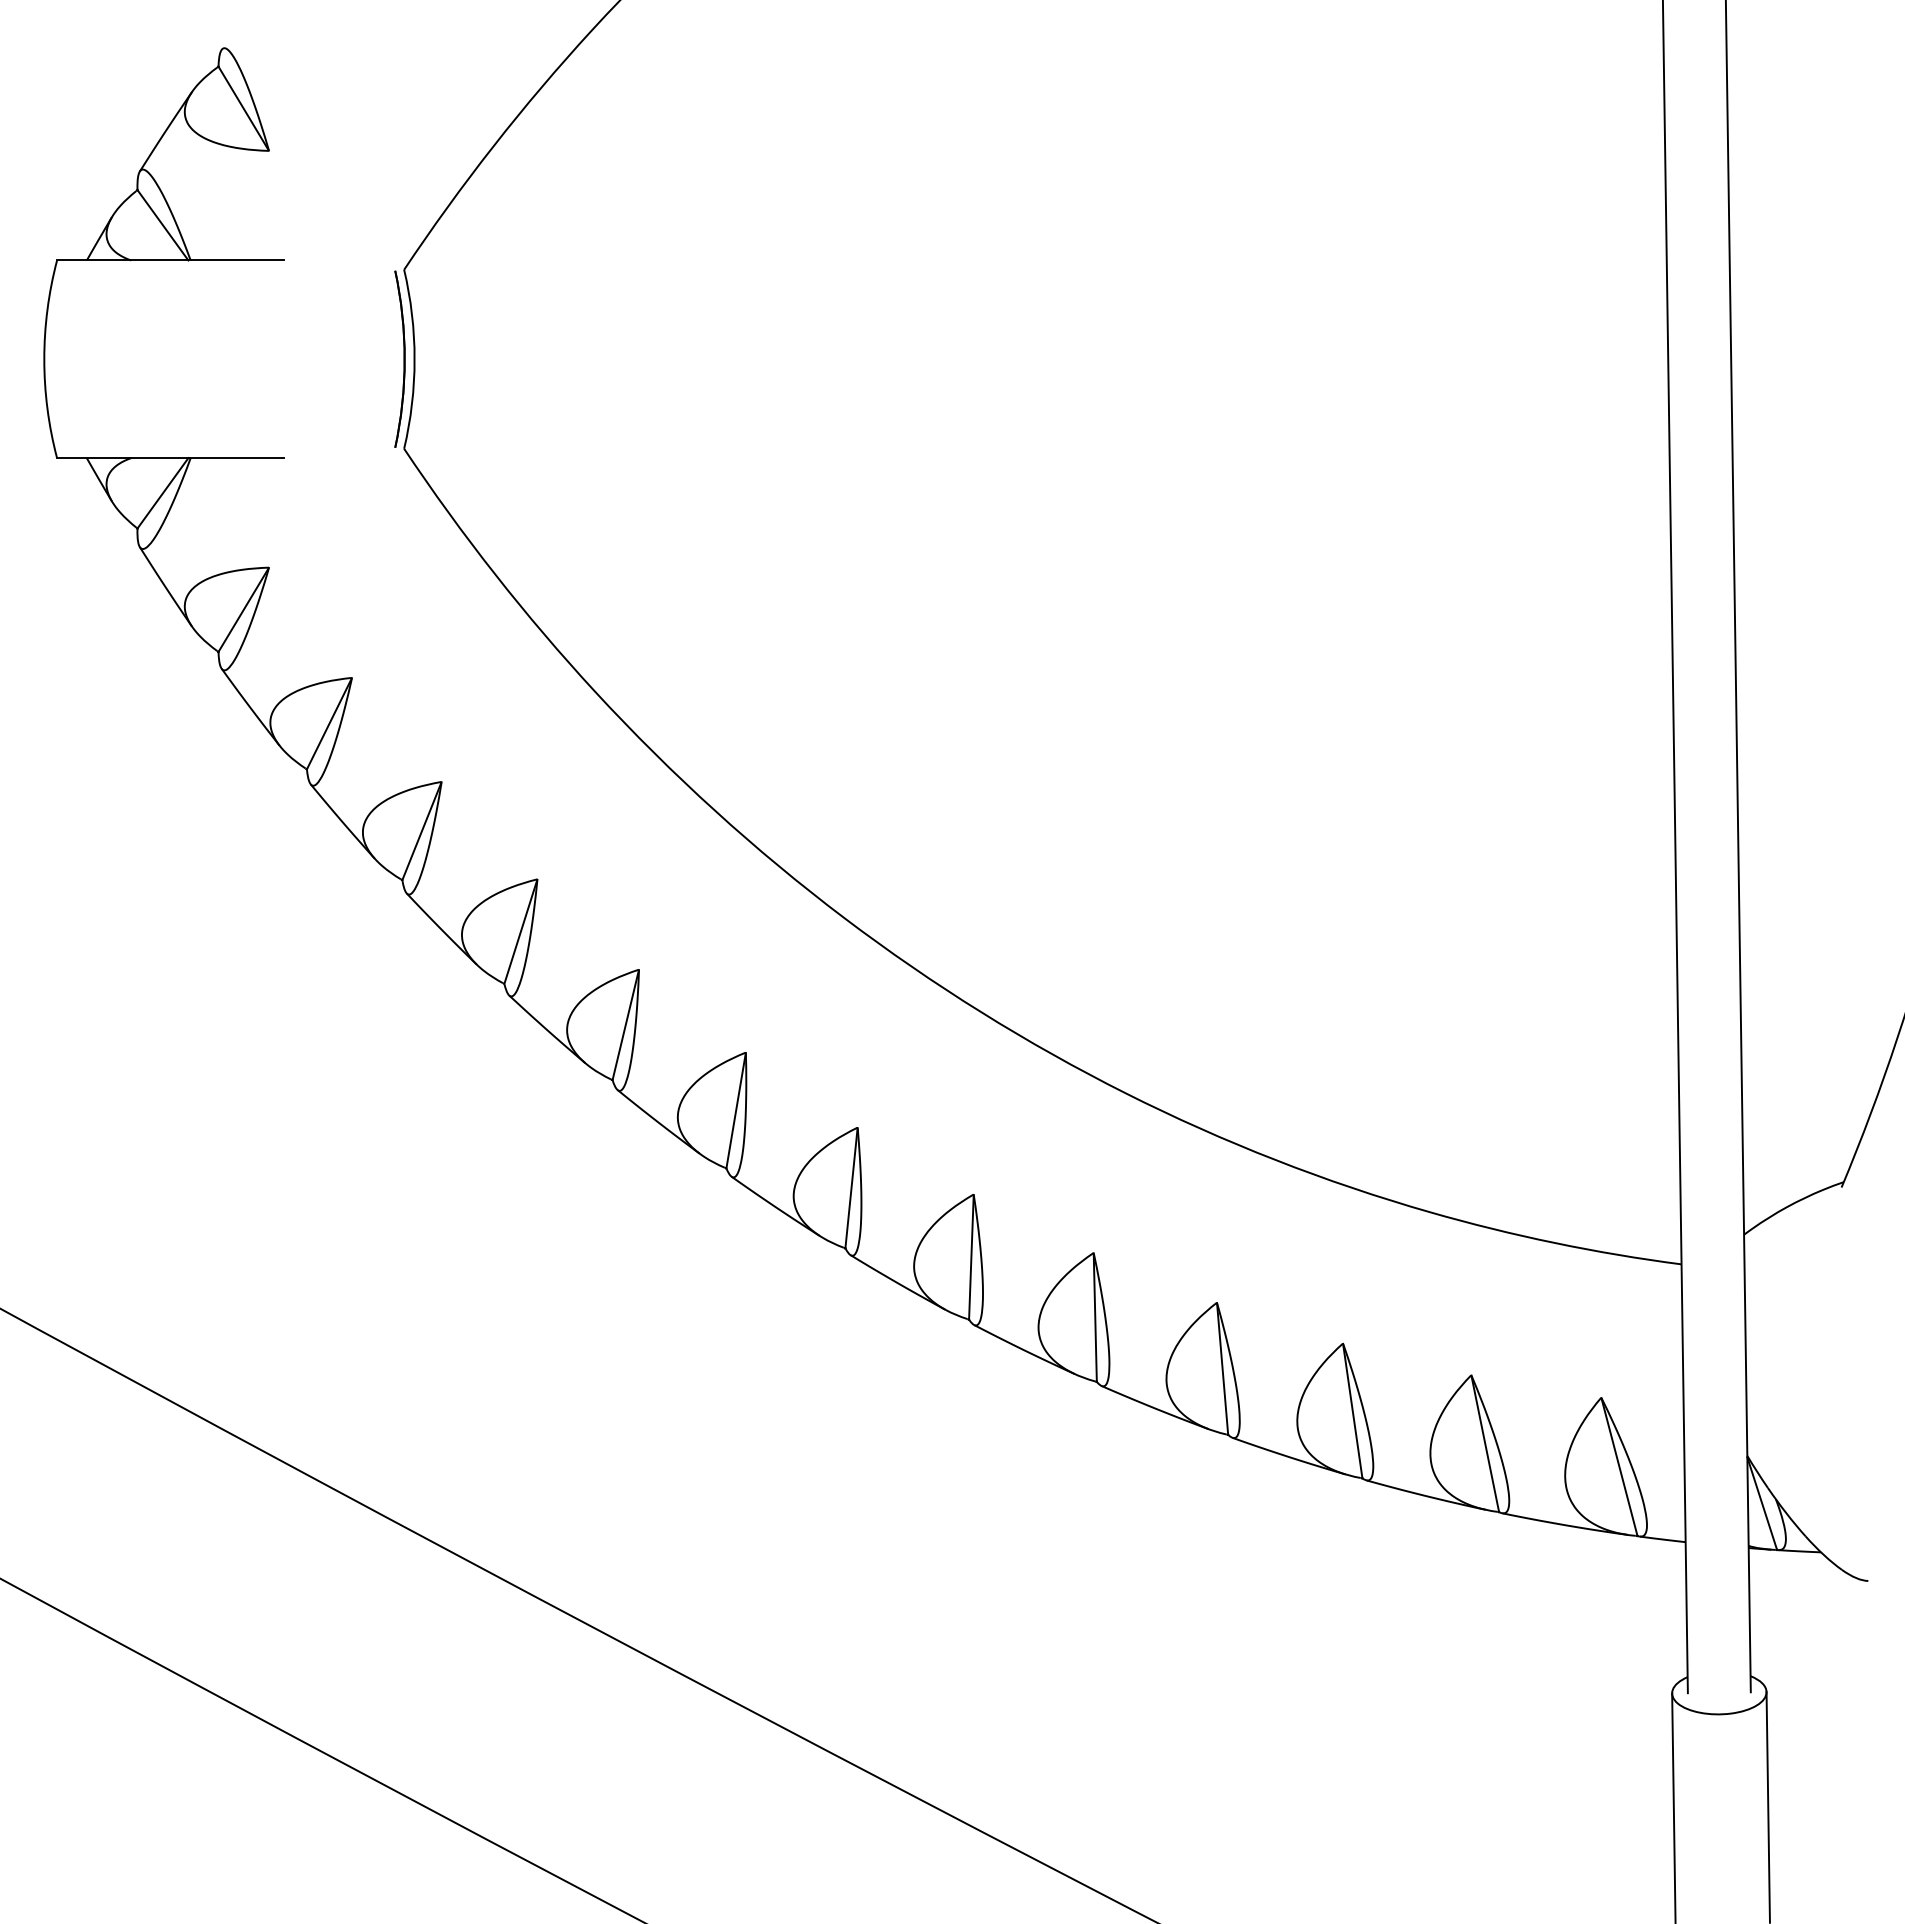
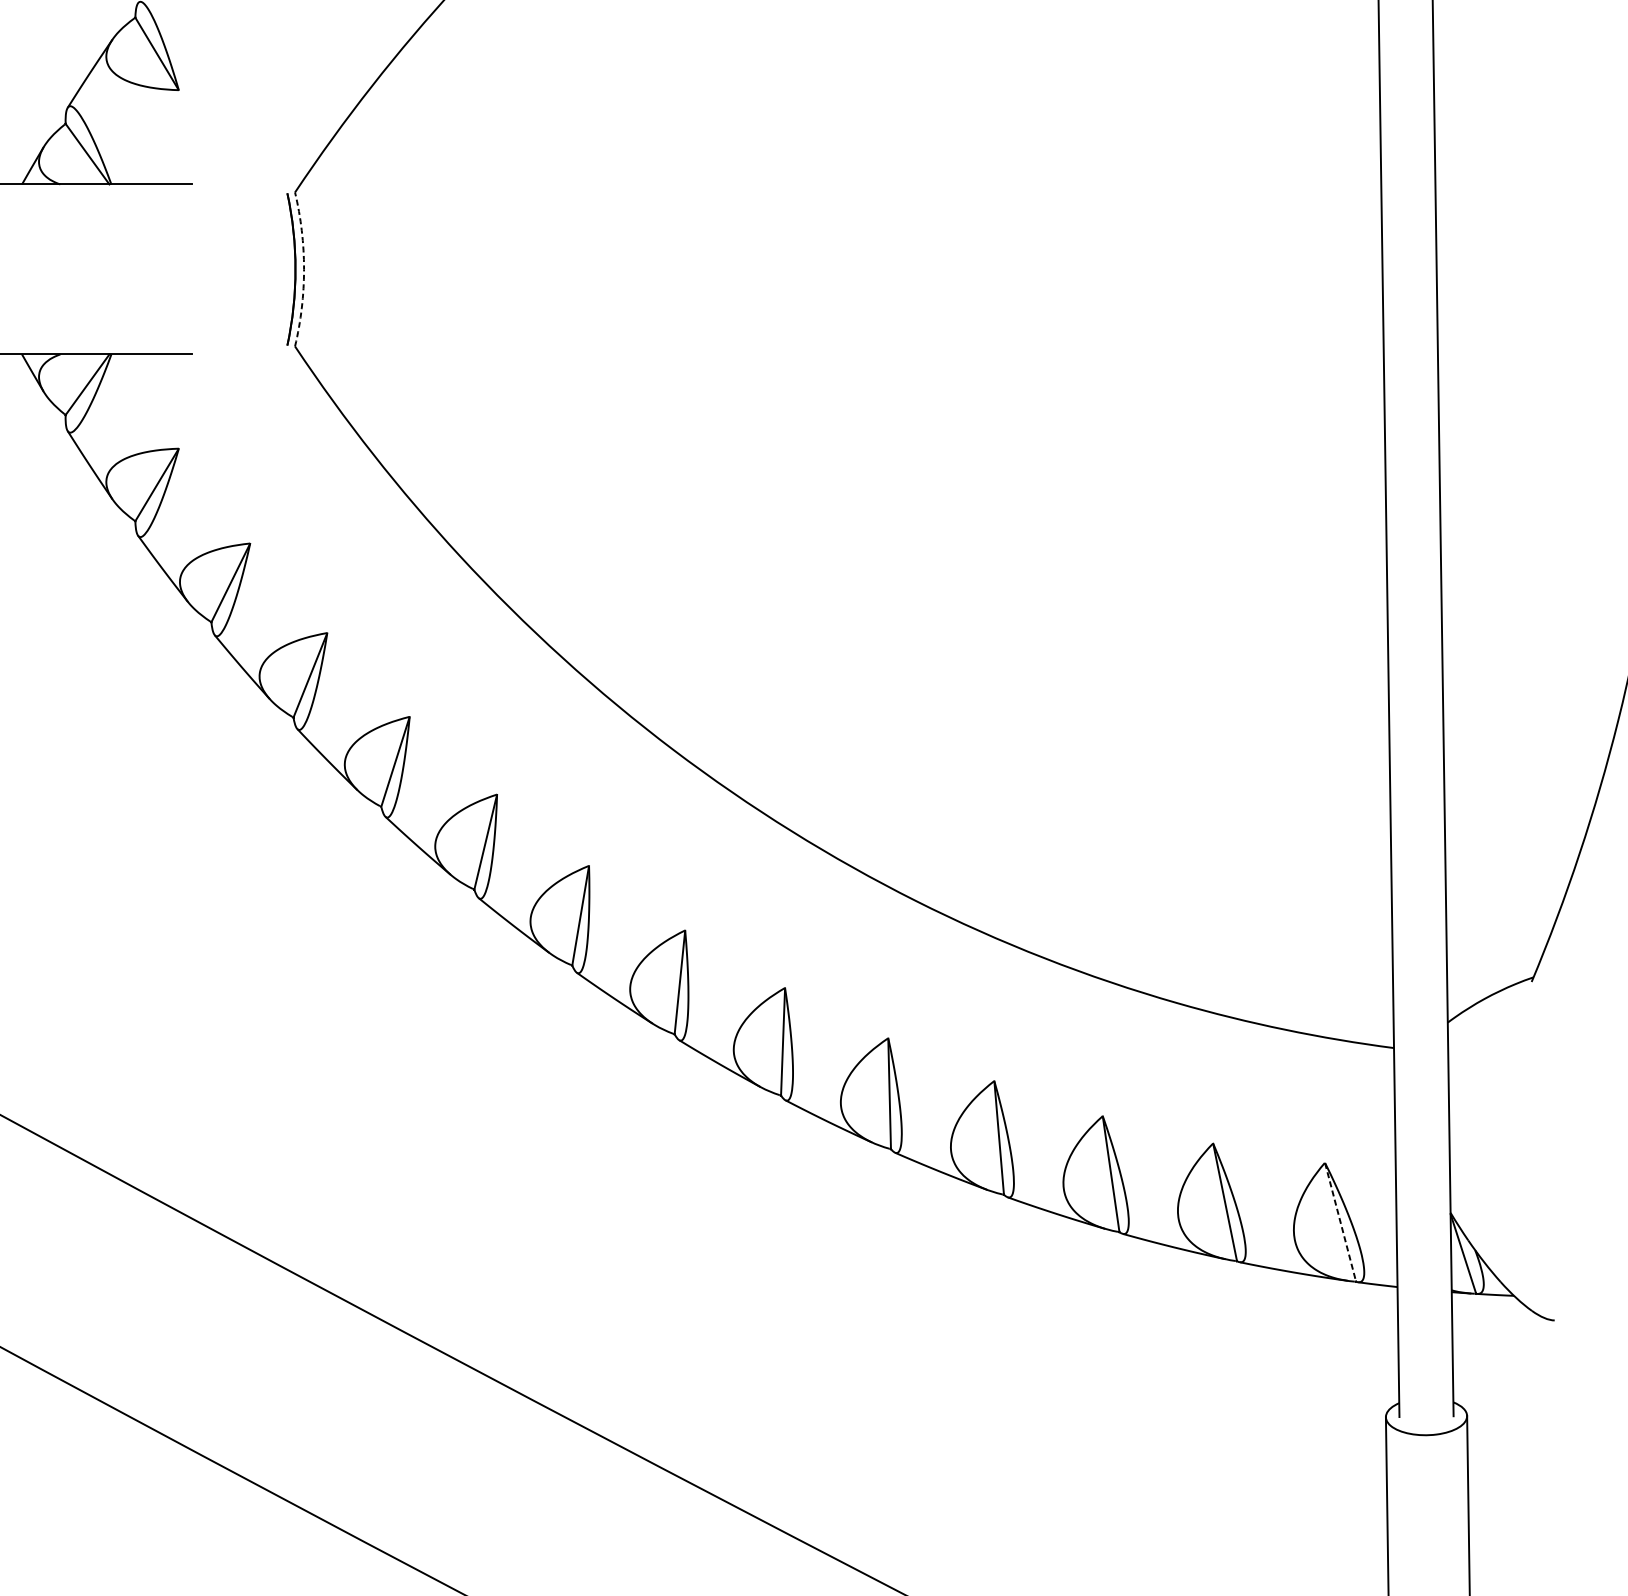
arc: (414, 359) -> (303, 269), solid -> dashed
line: (1619, 1467) -> (1340, 1222), solid -> dashed

